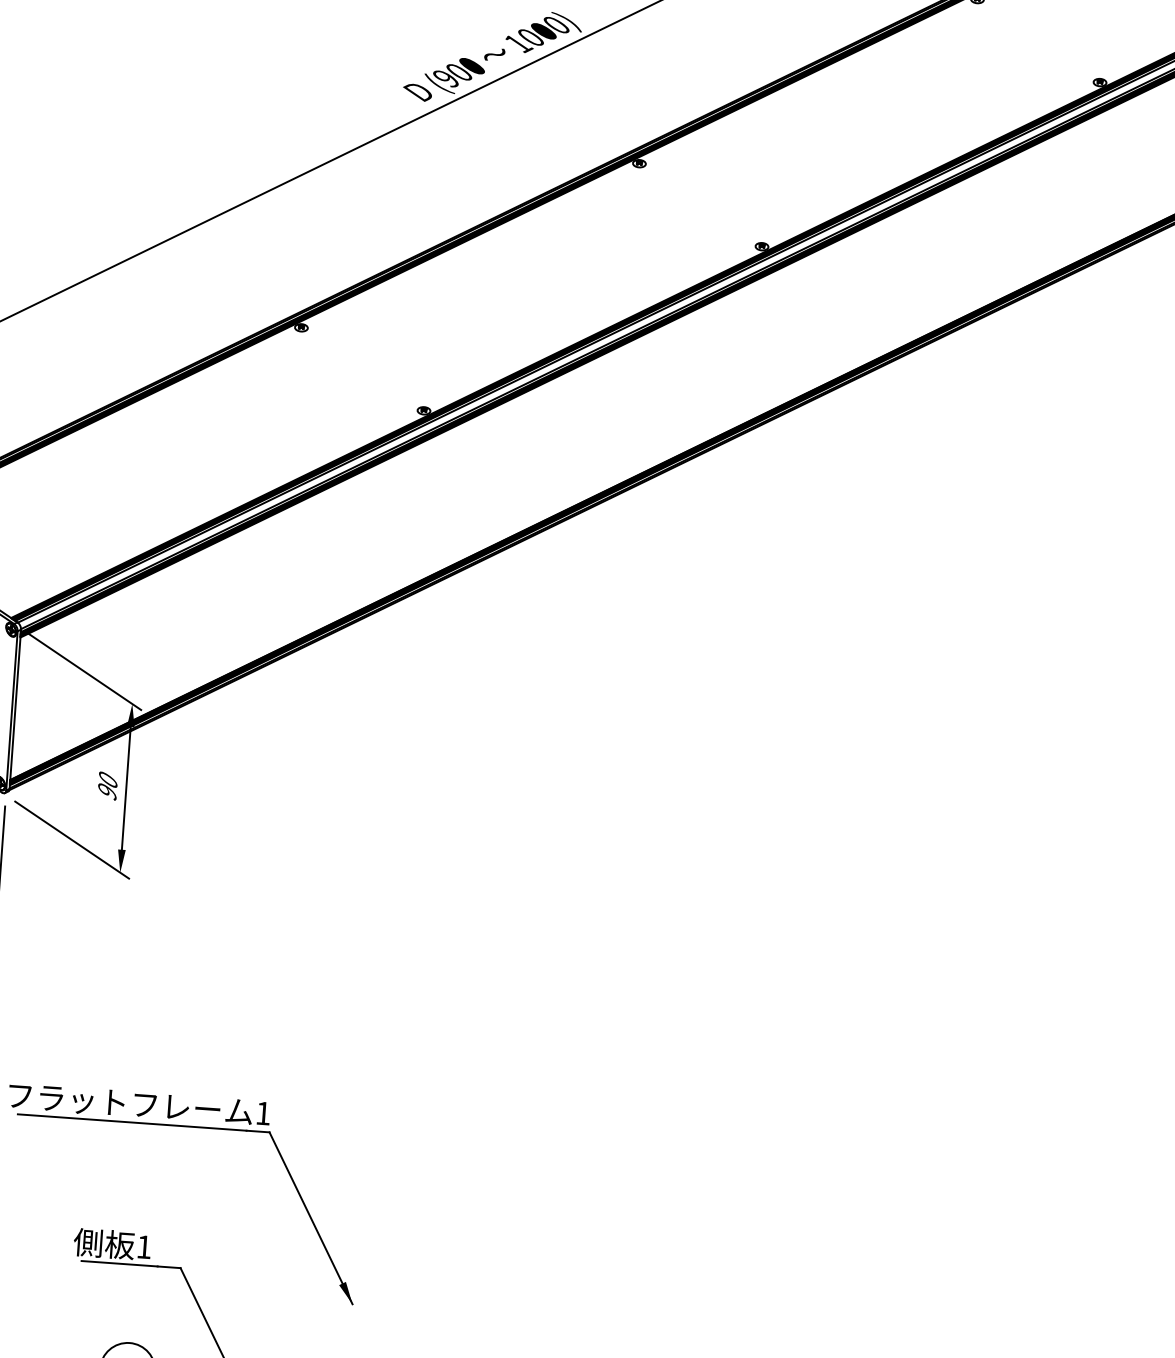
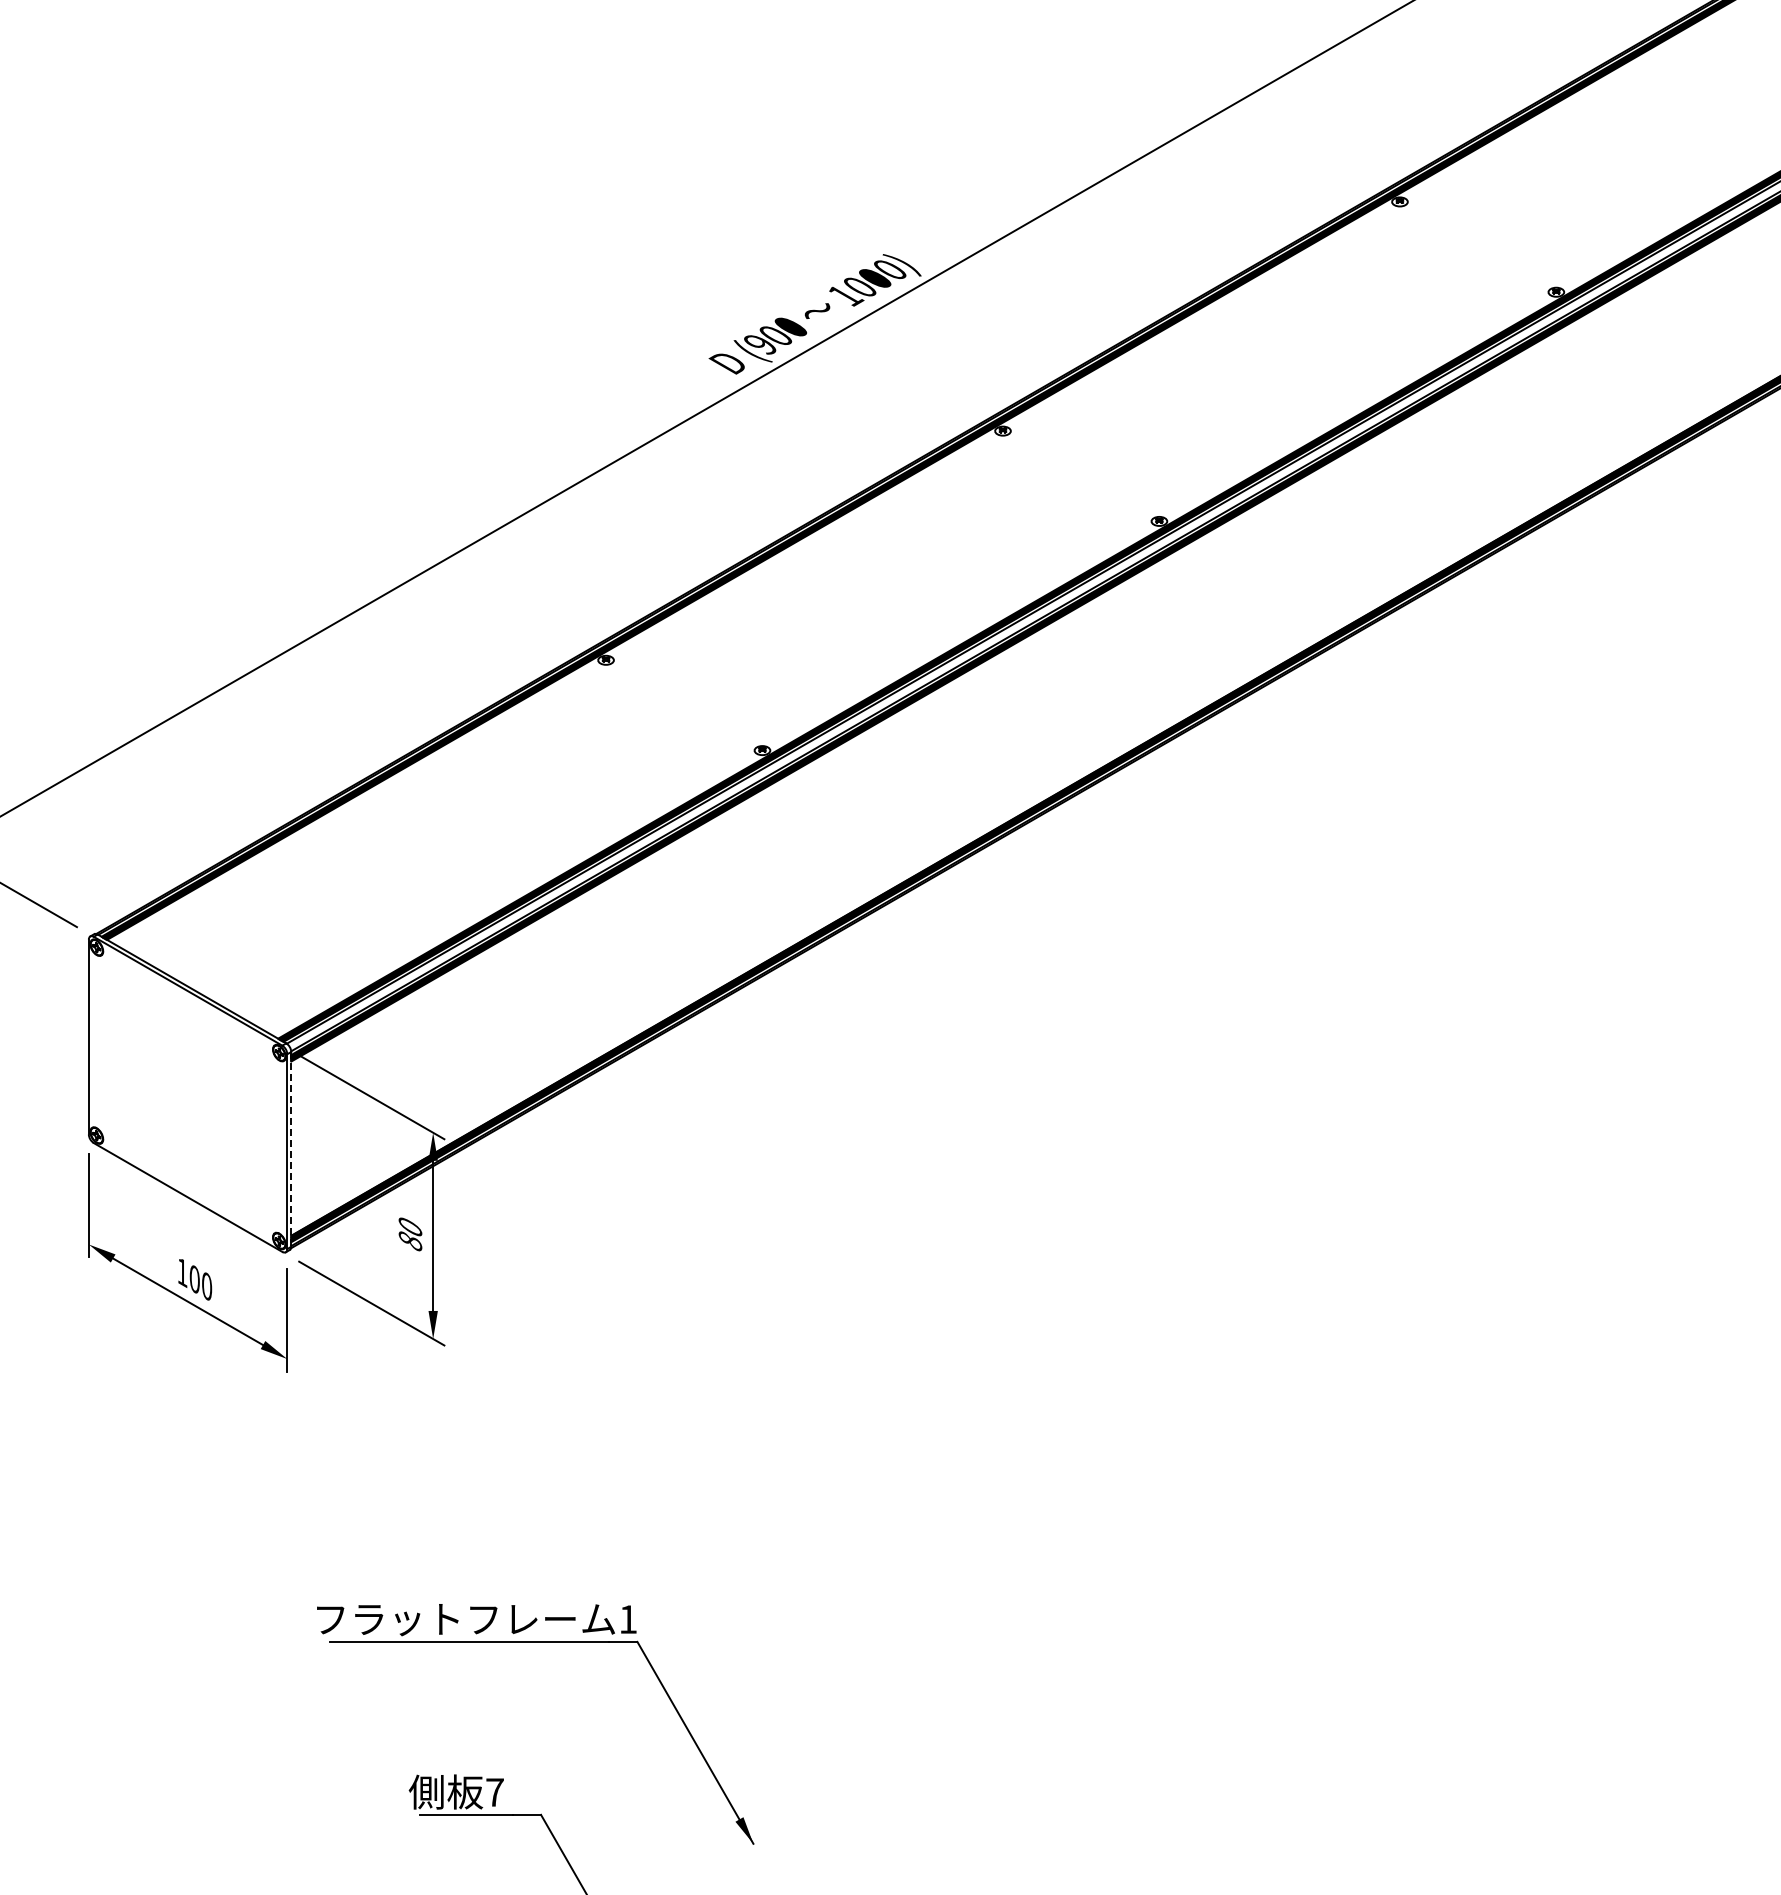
line: (15, 709) -> (291, 1149), solid -> dashed
text: (107, 791) -> (410, 1241), 90 -> 80
text: (143, 1247) -> (494, 1792), 1 -> 7

